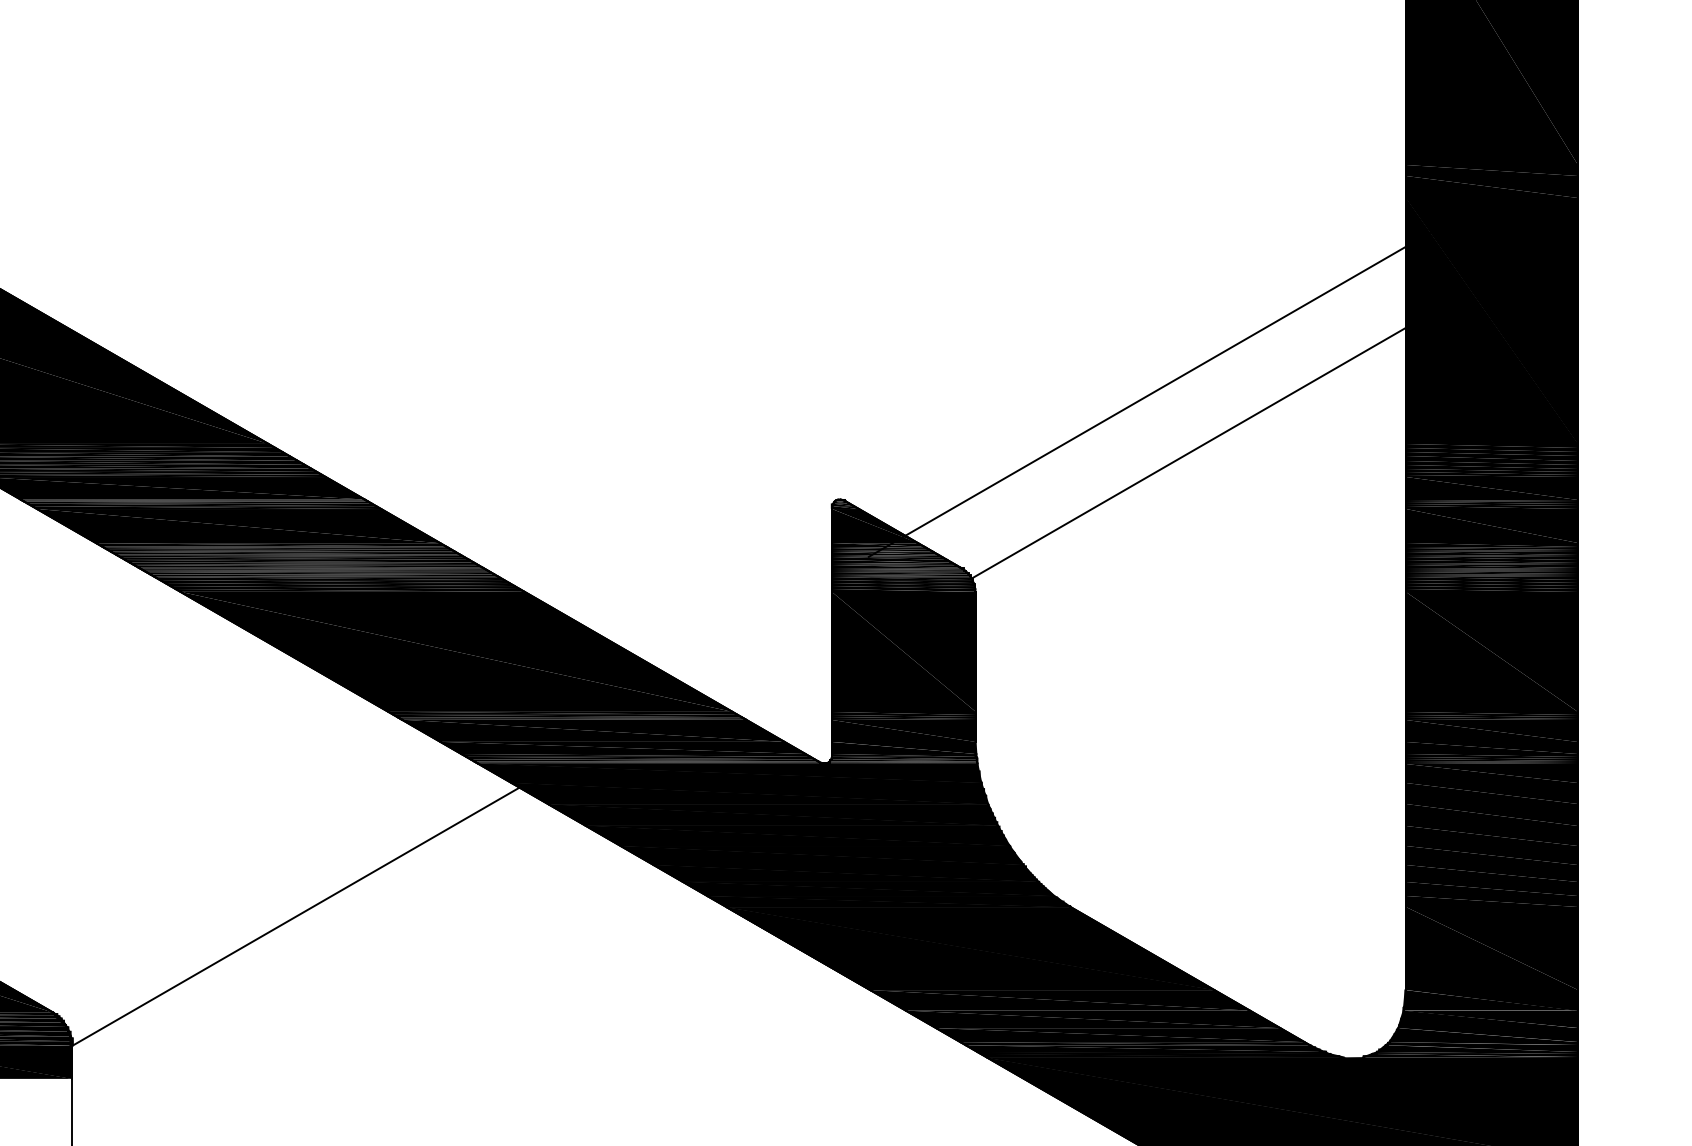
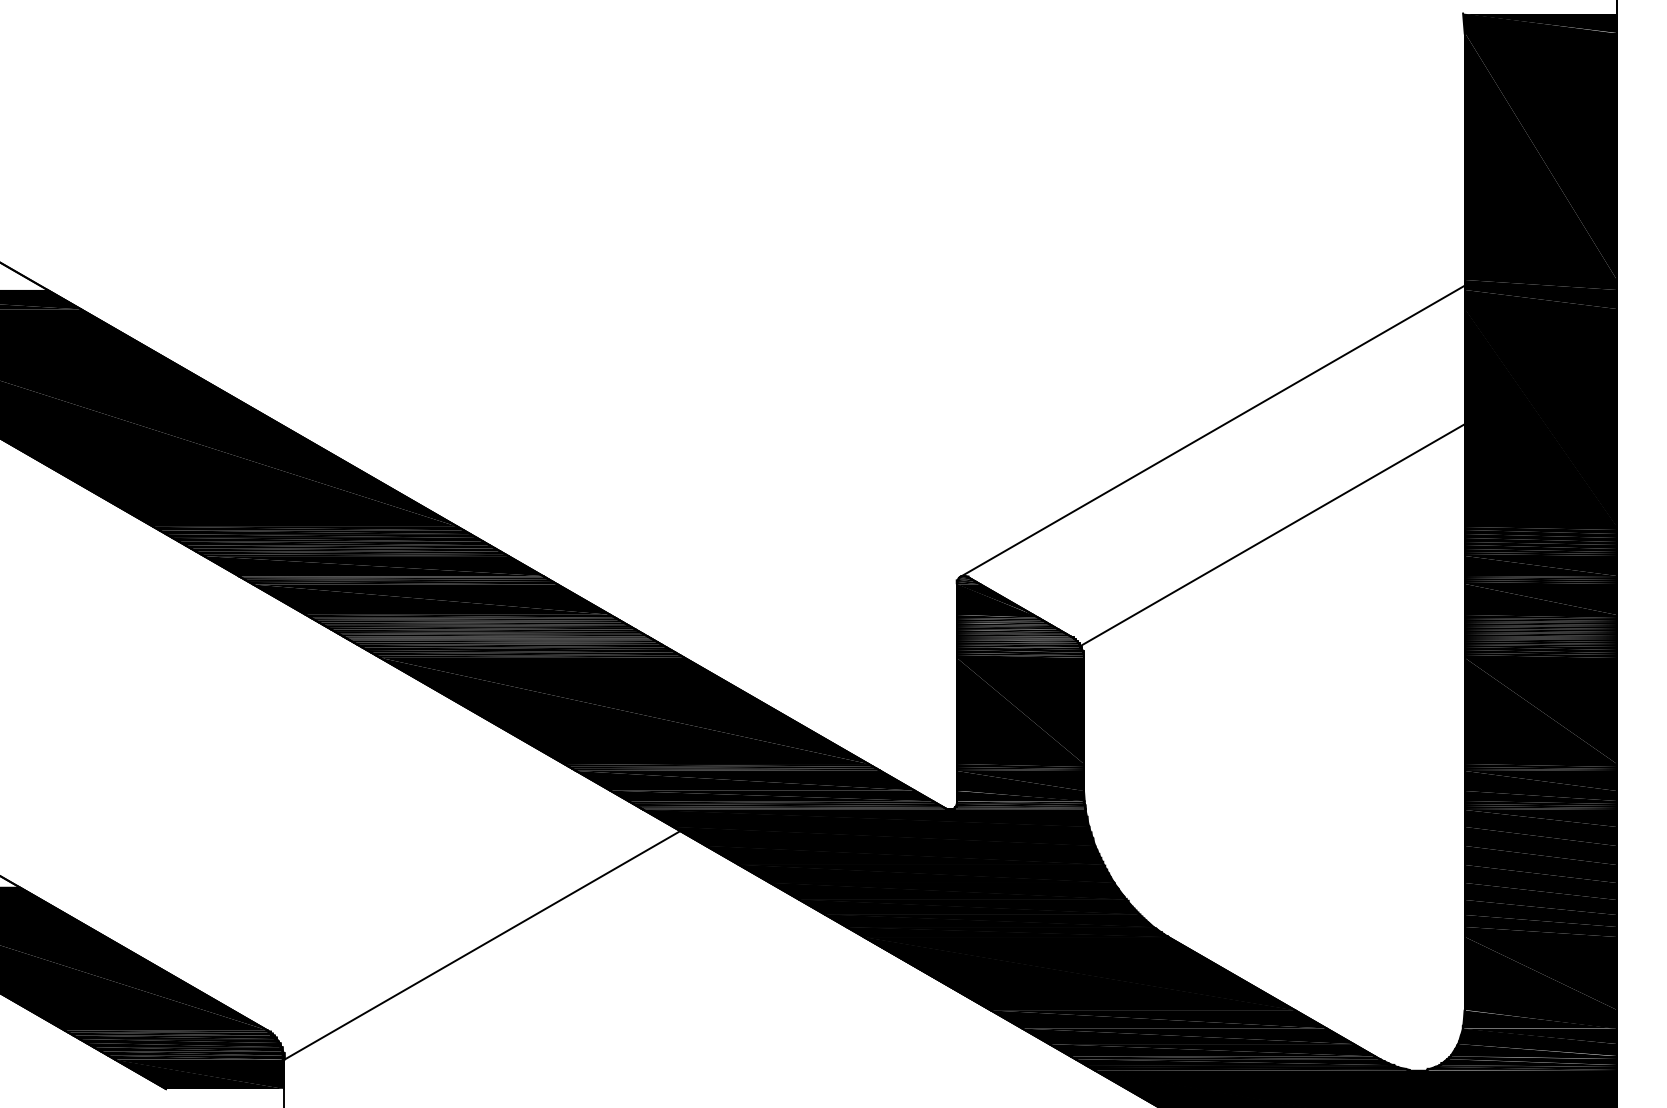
line: (1153, 391) -> (1212, 430), moved

